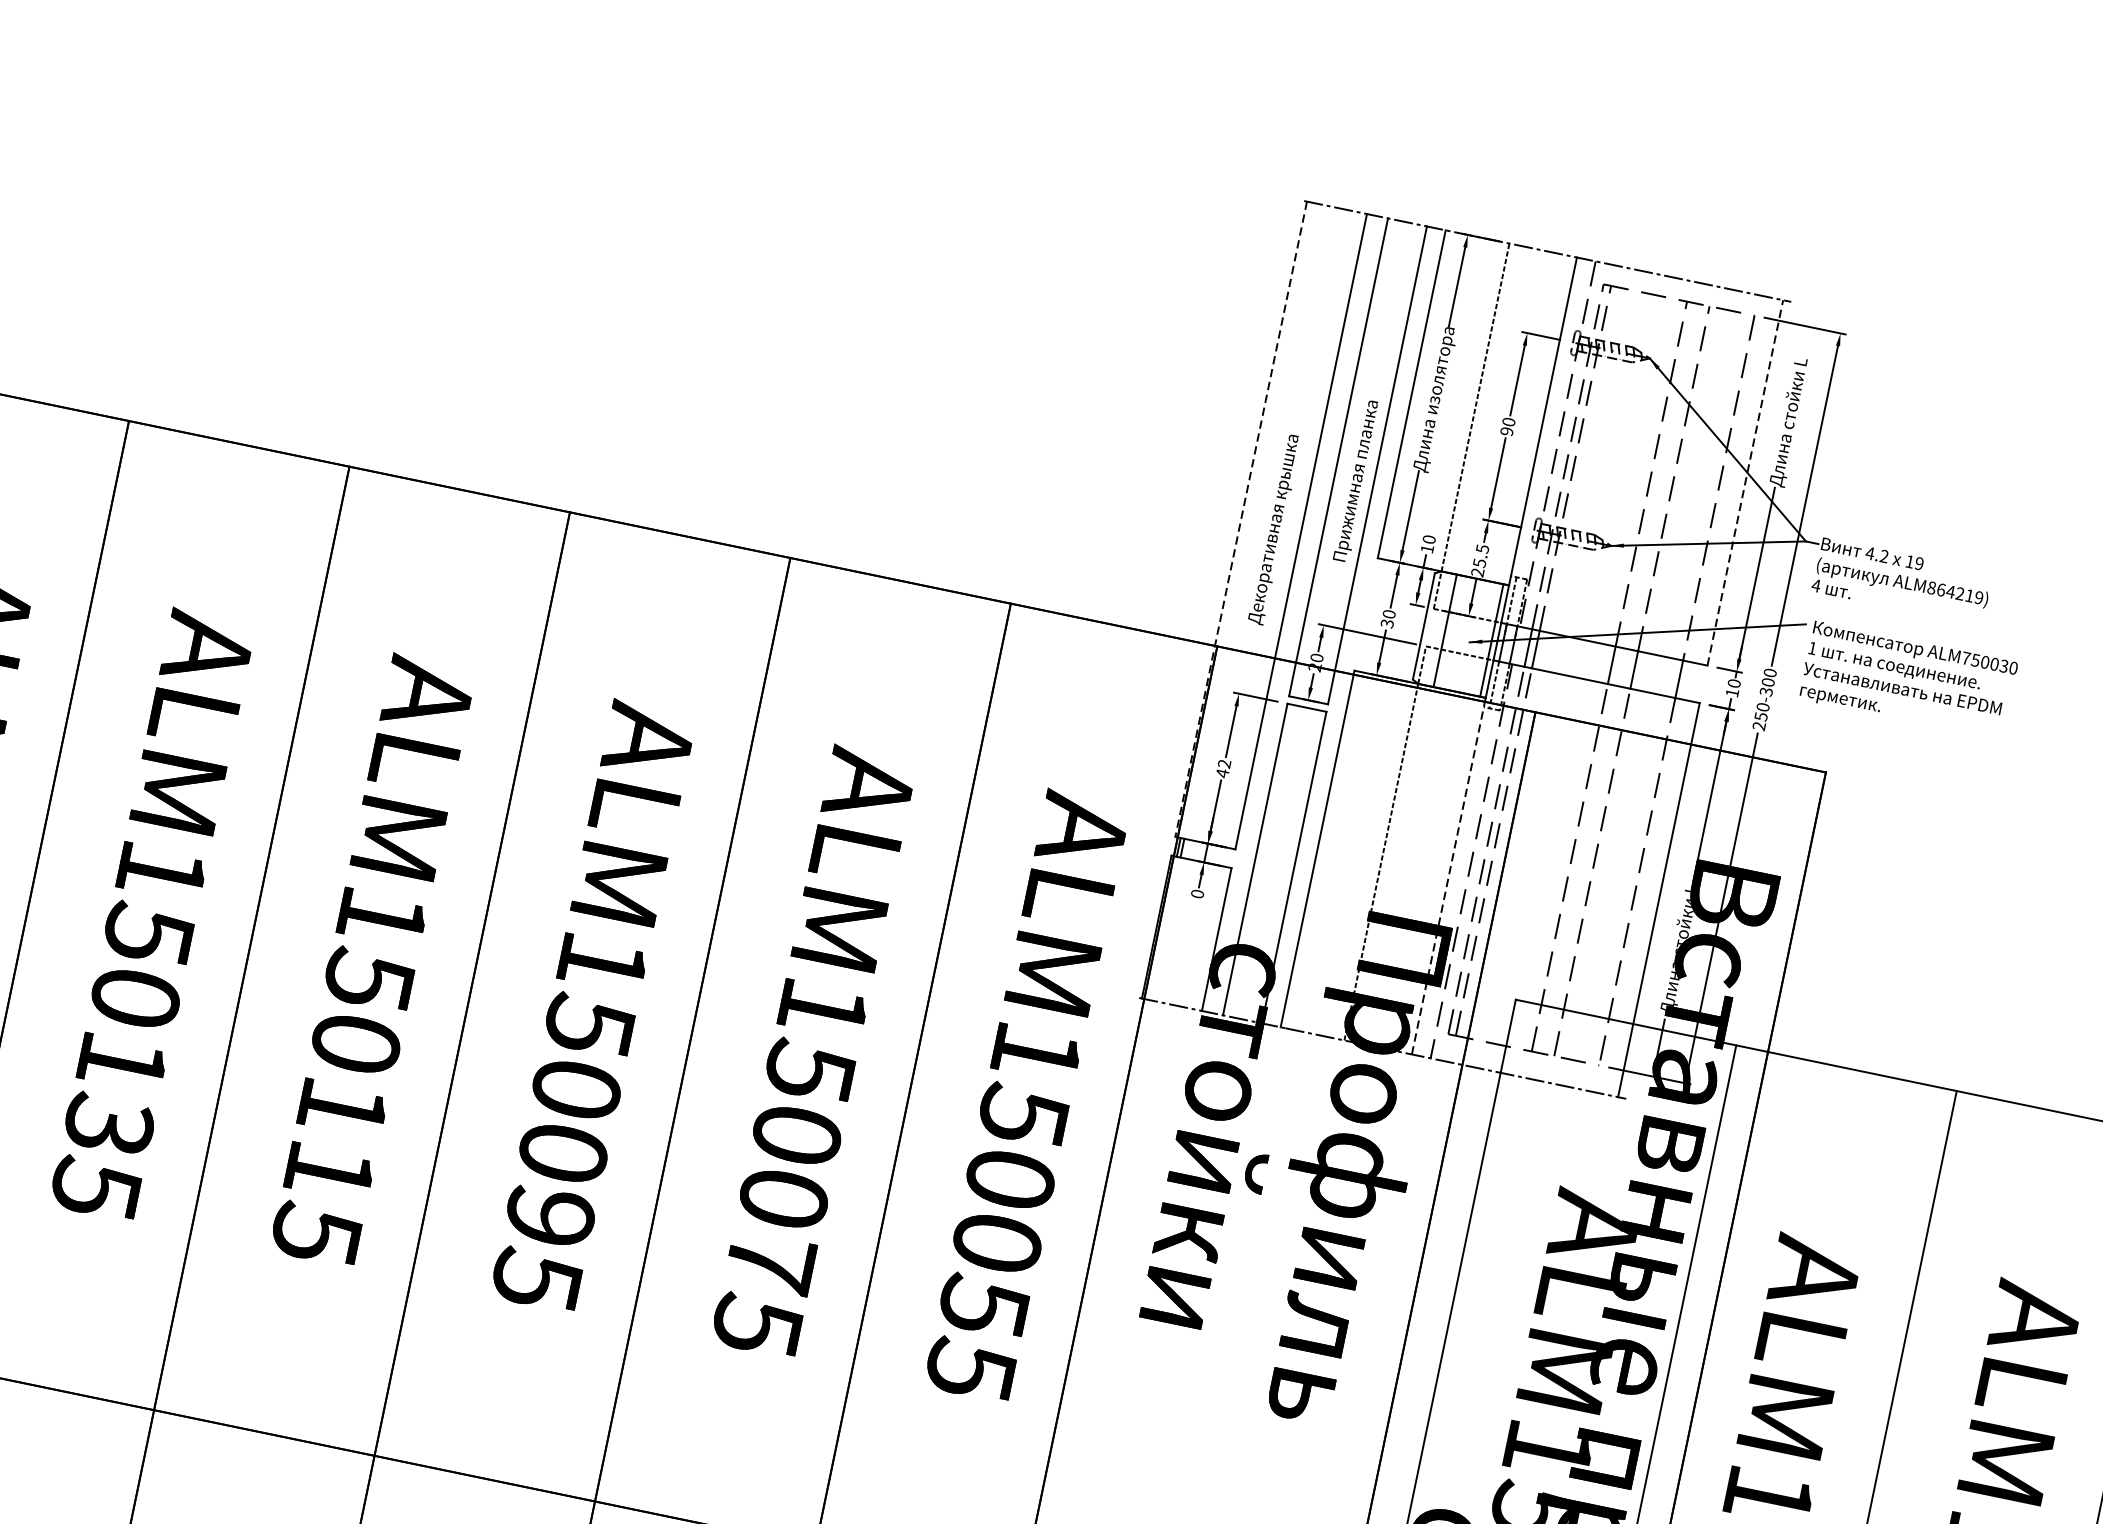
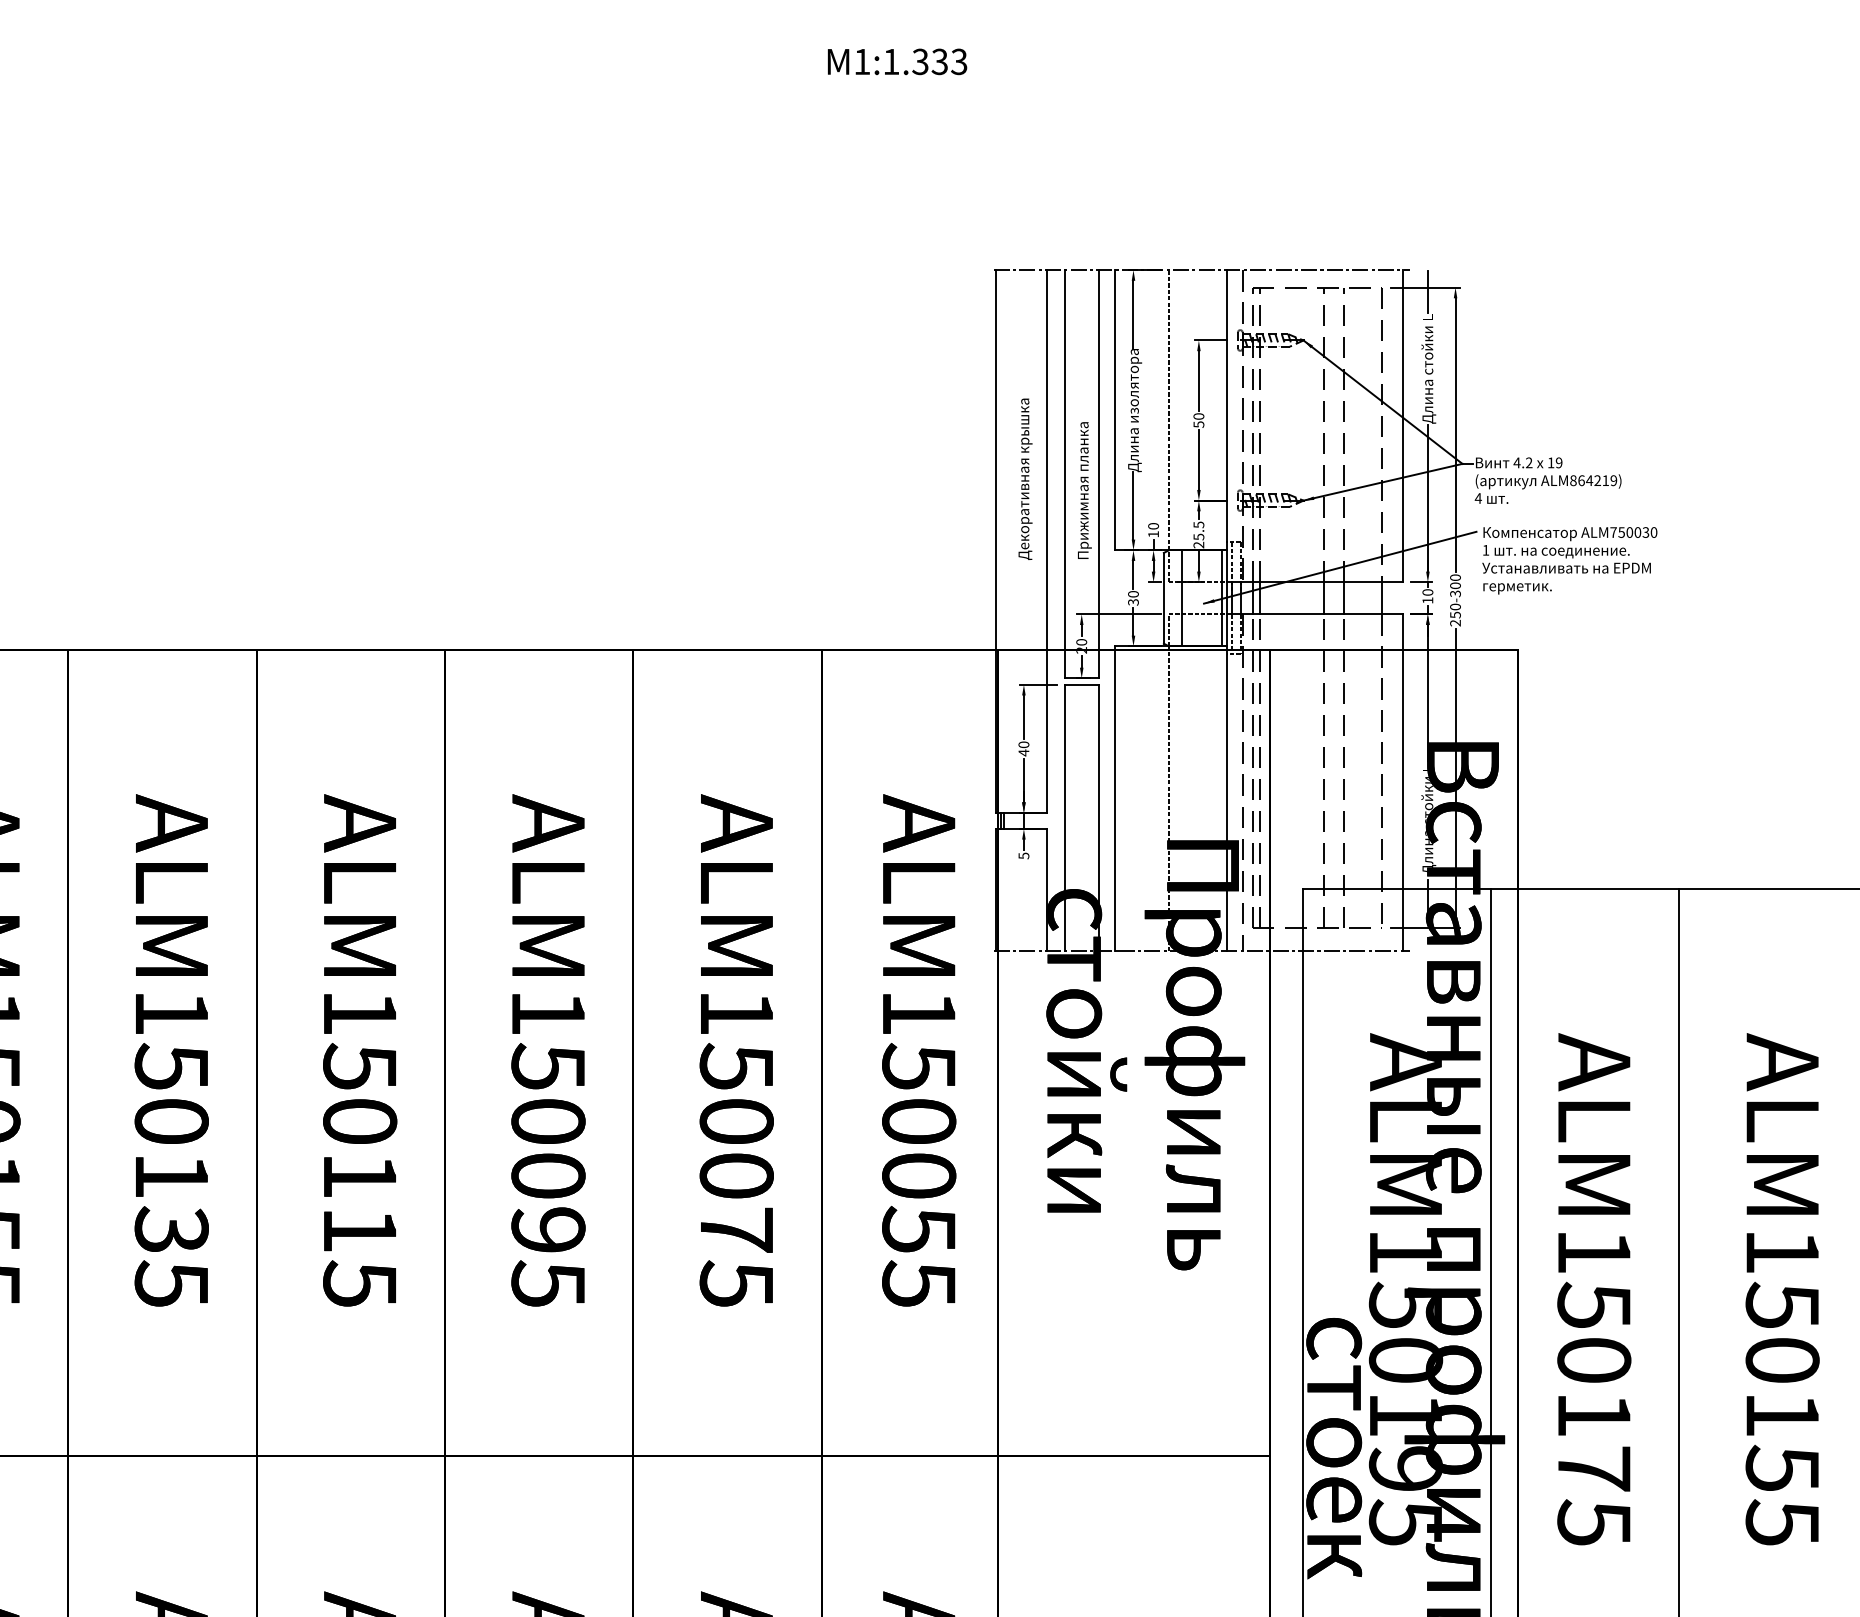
line: (1806, 331) -> (1427, 291), added
text: (1506, 431) -> (1198, 424), 90 -> 50
line: (1745, 481) -> (1402, 425), dashed -> solid
line: (1241, 520) -> (996, 542), dashed -> solid
text: (1275, 528) -> (1025, 478), moved
text: (1224, 763) -> (1023, 744), 42 -> 40
line: (1448, 875) -> (1226, 798), dashed -> solid
text: (1197, 893) -> (1023, 855), 0 -> 5

